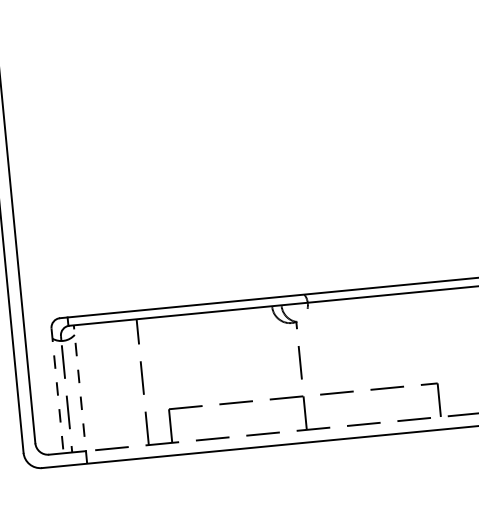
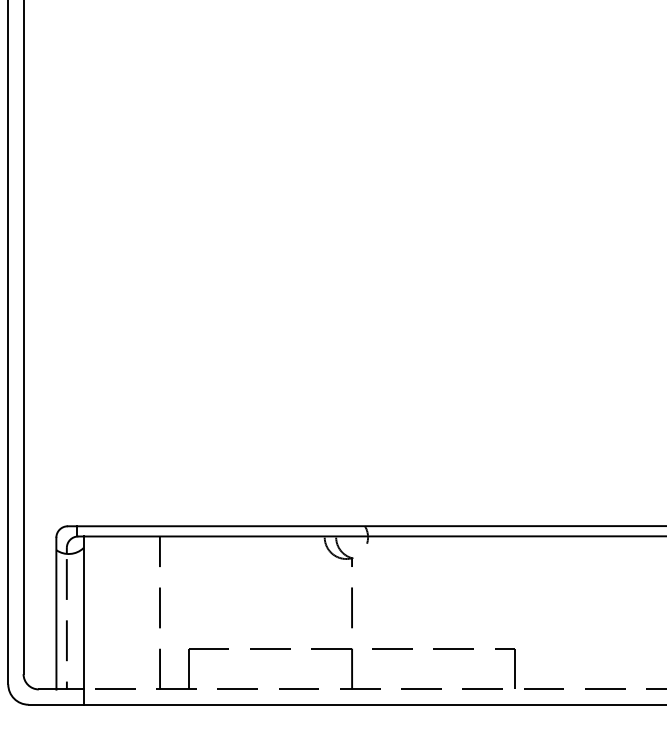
line: (57, 390) -> (56, 613), dashed -> solid
line: (80, 394) -> (83, 620), dashed -> solid

